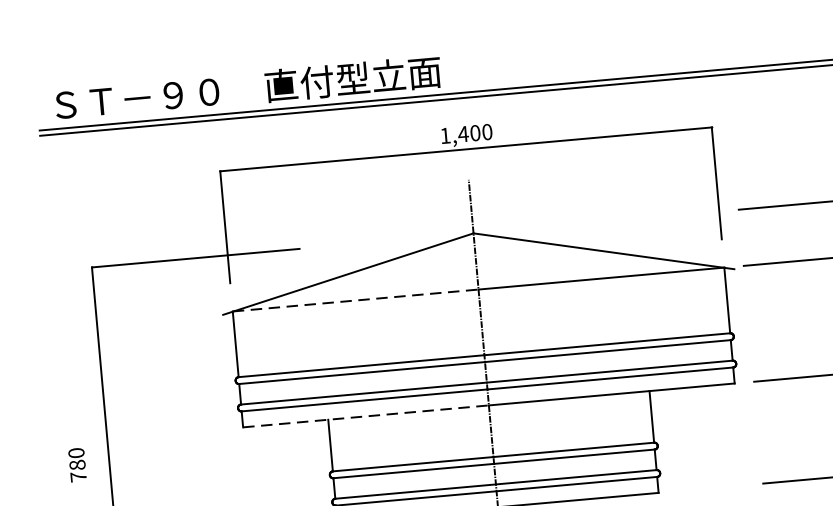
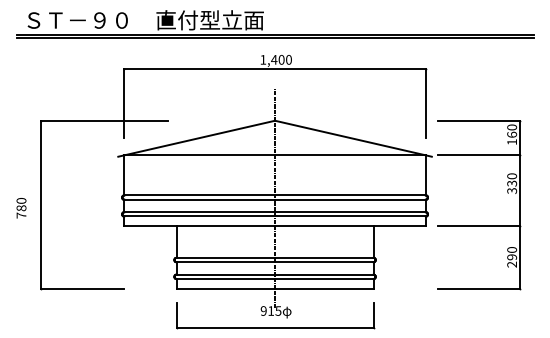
line: (357, 300) -> (200, 155), dashed -> solid
line: (367, 416) -> (200, 226), dashed -> solid
text: (77, 465) -> (21, 208), moved

